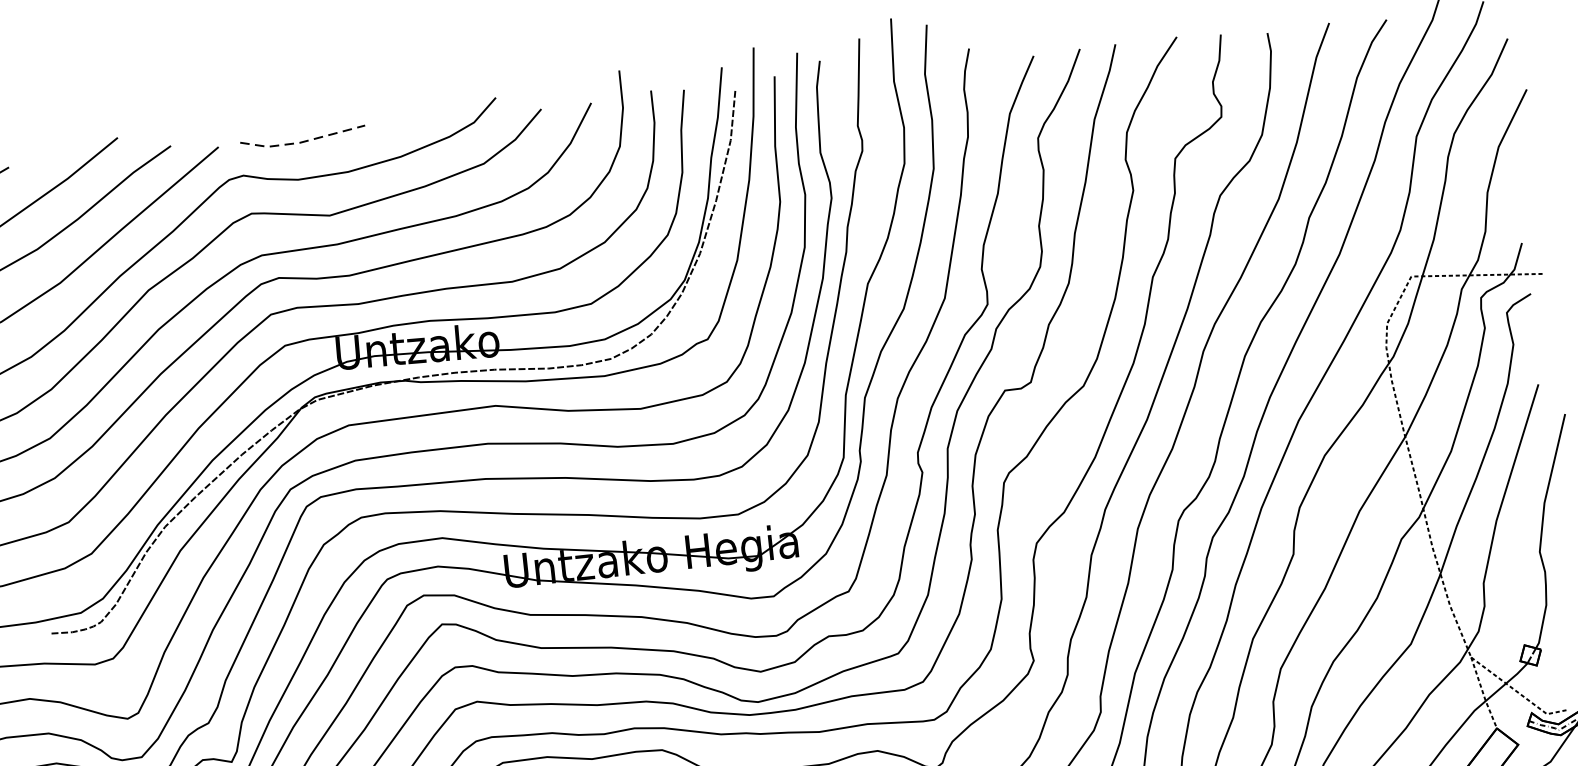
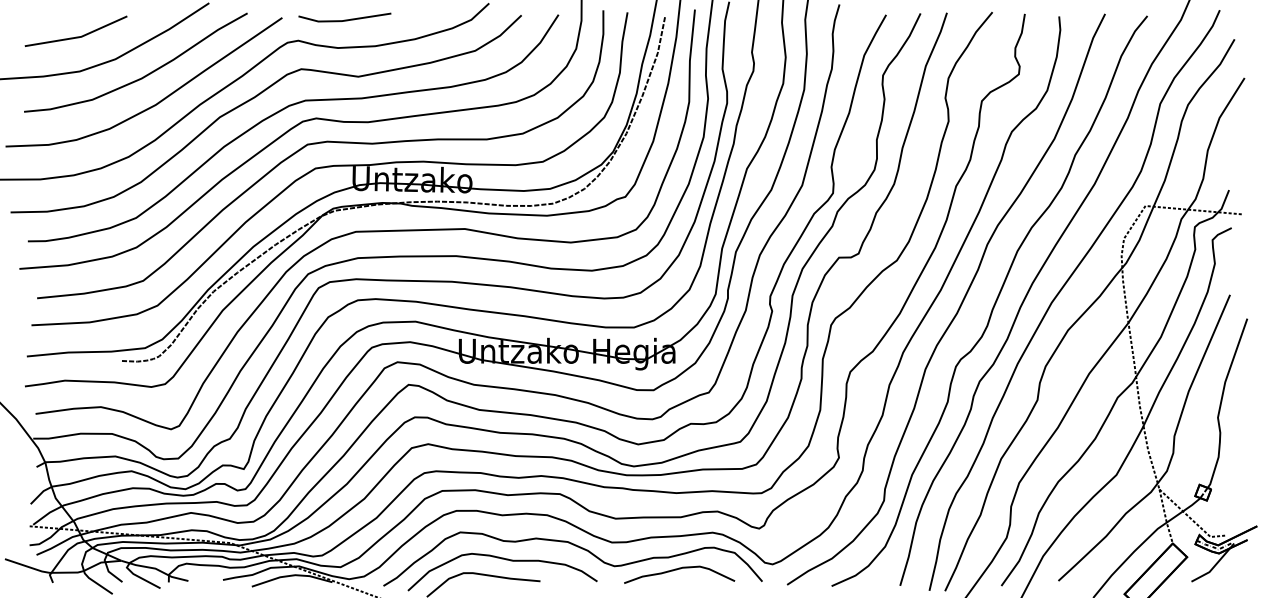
line: (302, 141) -> (344, 20), dashed -> solid

